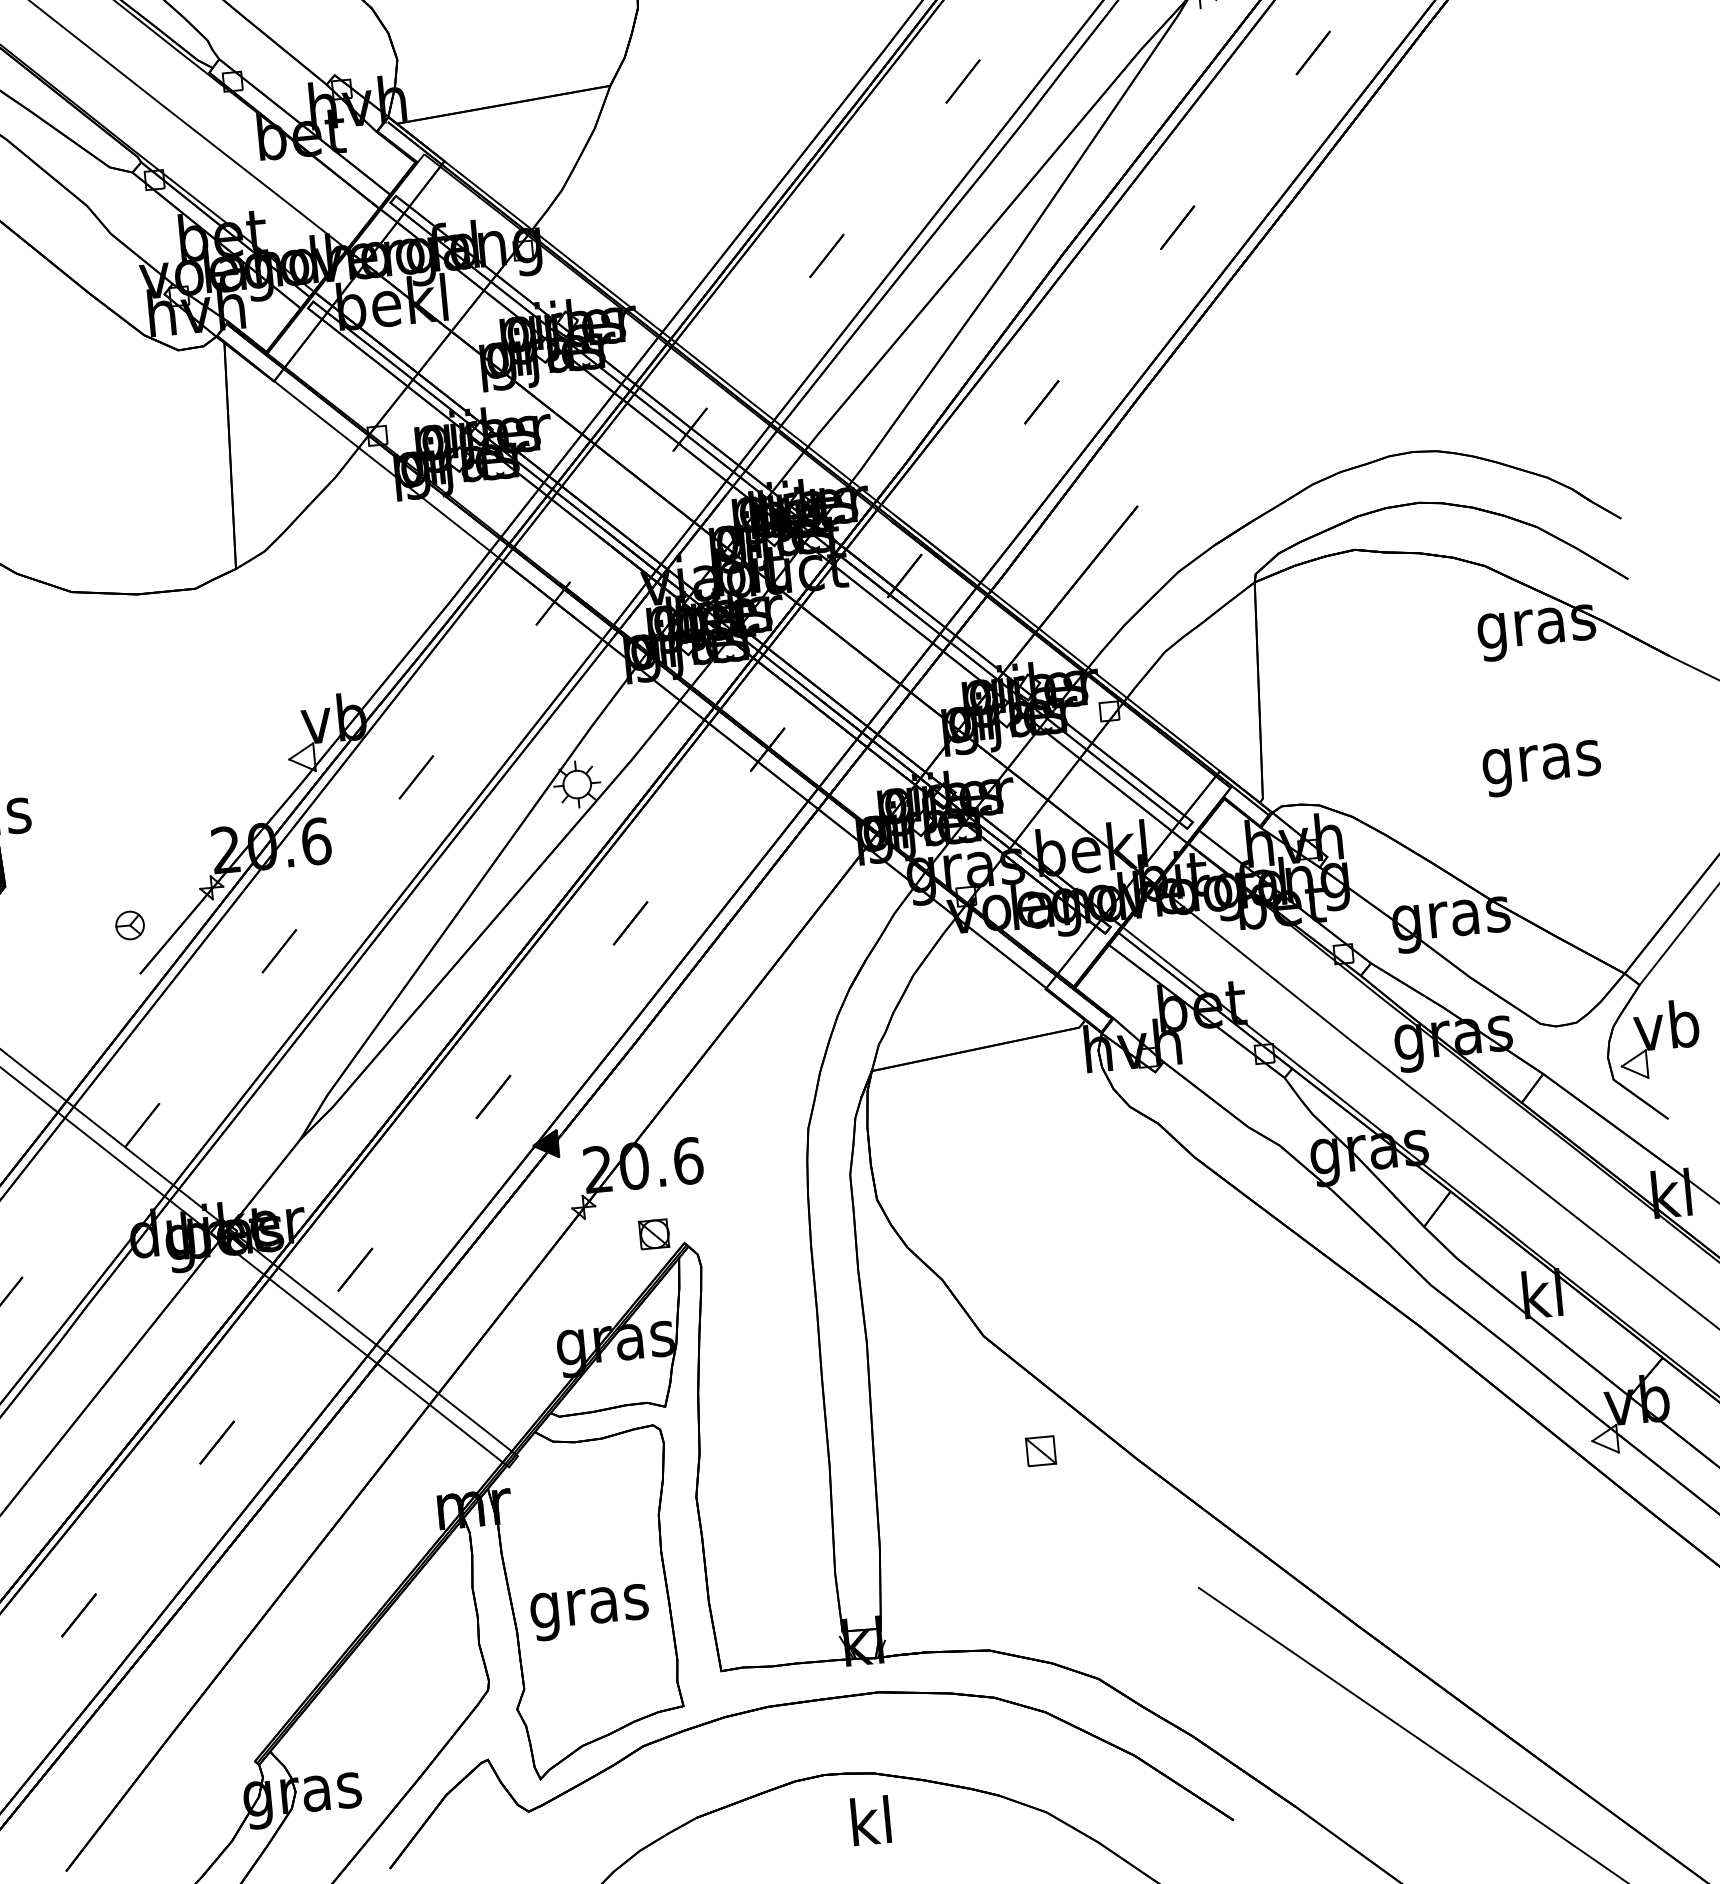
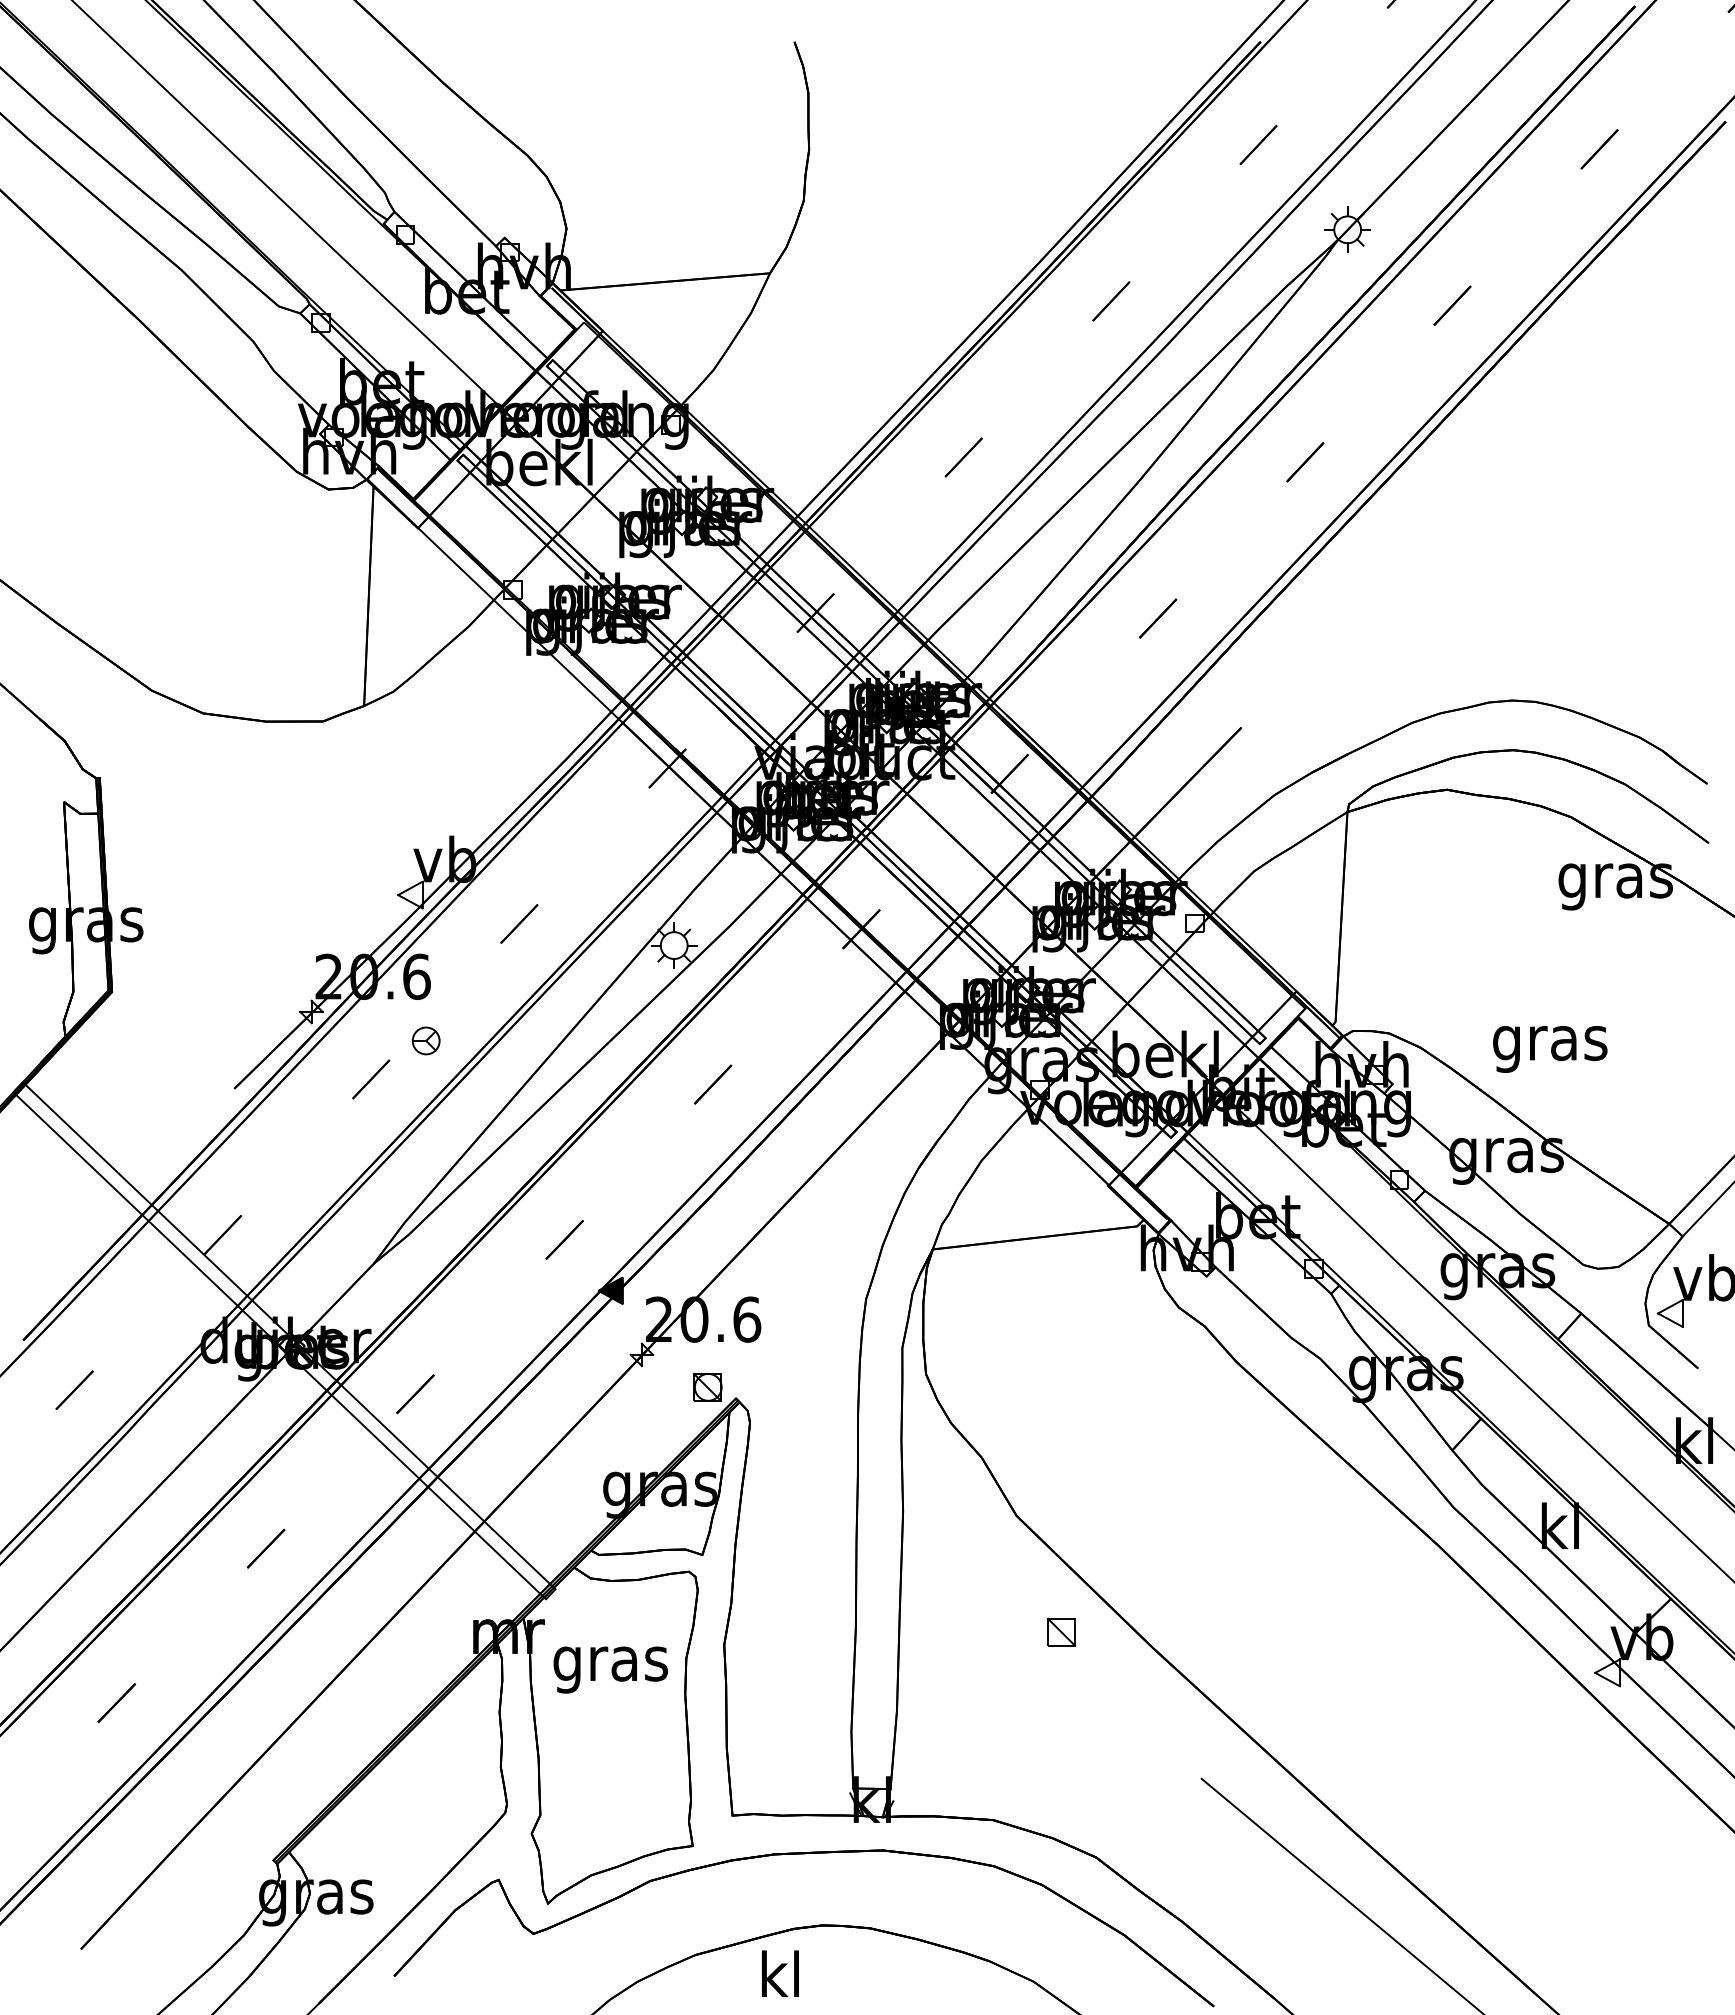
text: (1542, 768) -> (1550, 1049), moved
part: (129, 925) -> (425, 1040), moved
text: (589, 1612) -> (610, 1669), moved
text: (871, 1820) -> (780, 1973), moved

